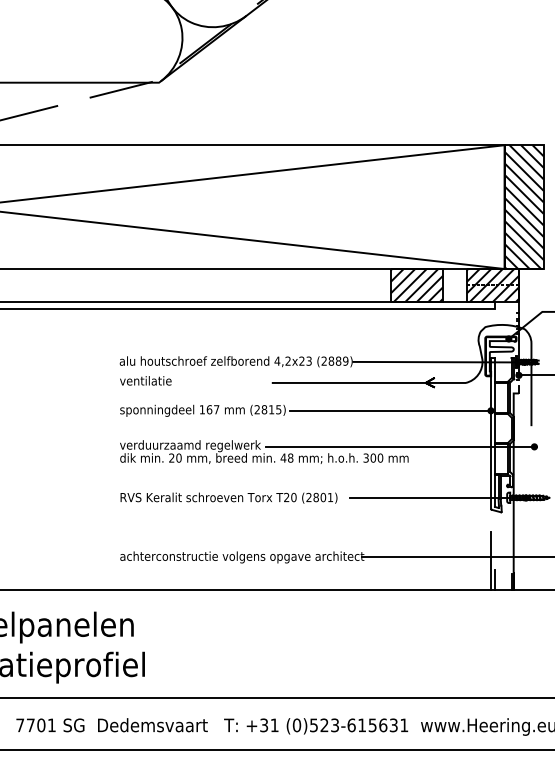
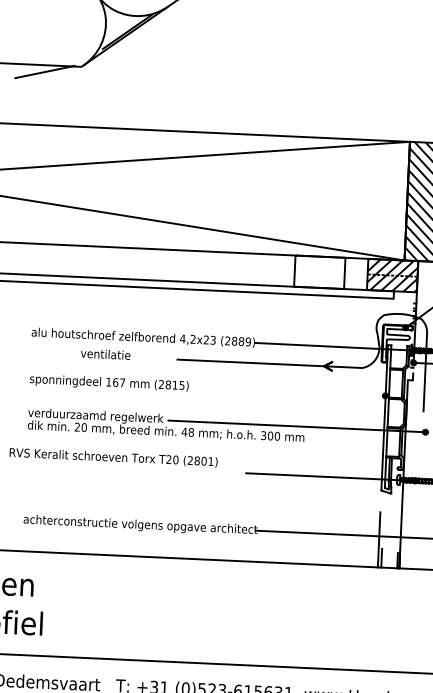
hatch: (416, 285) -> (319, 272), removed
text: (145, 380) -> (105, 353), moved
line: (390, 410) -> (289, 391), removed
text: (228, 497) -> (113, 457), moved

